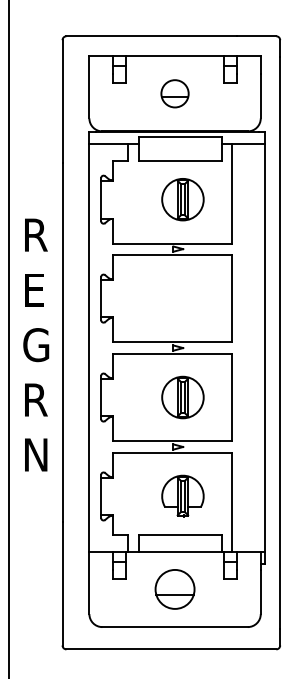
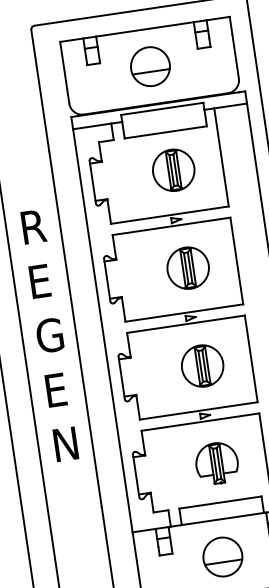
part: (174, 93) -> (149, 66), size x1.43
part: (182, 298) -> (187, 268), added
text: (36, 399) -> (58, 389), R -> E

